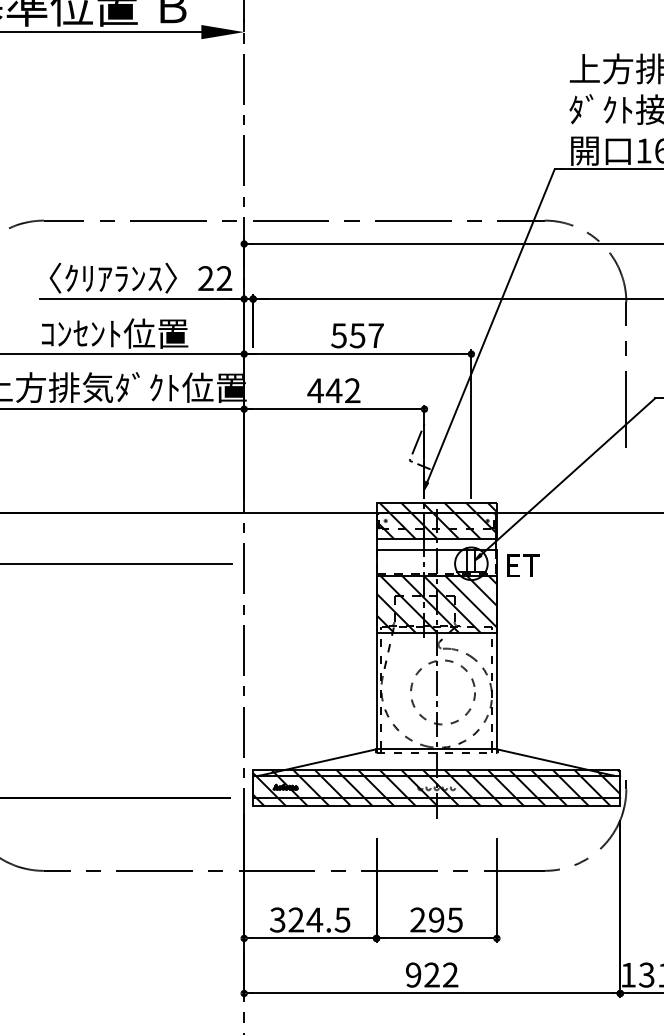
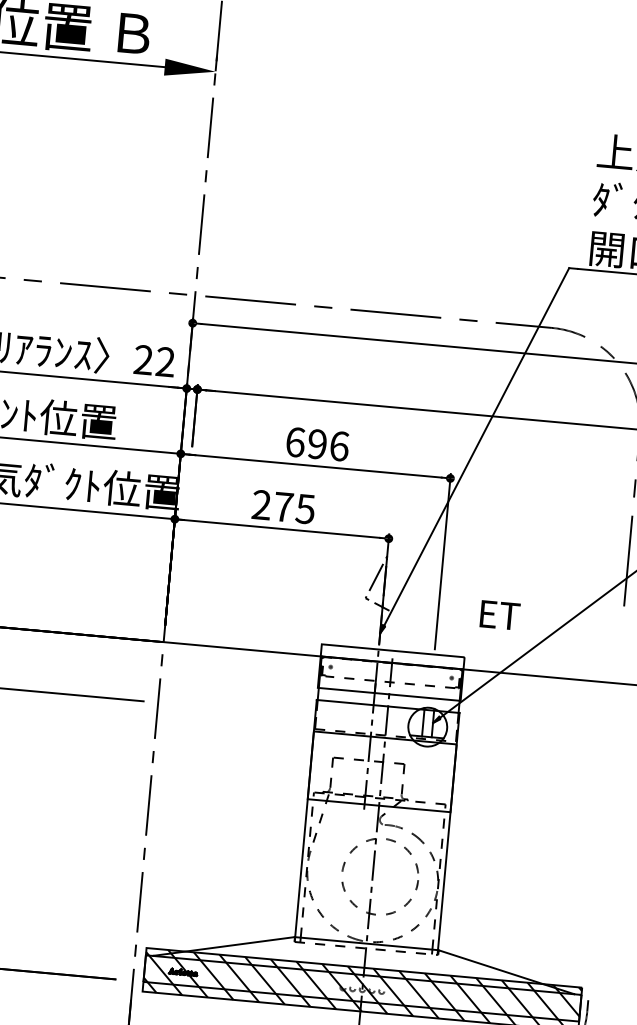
text: (357, 335) -> (317, 443), 557 -> 696
text: (333, 390) -> (282, 506), 442 -> 275
hatch: (436, 520) -> (391, 672), removed
text: (523, 565) -> (500, 614), moved
hatch: (436, 604) -> (381, 771), removed

